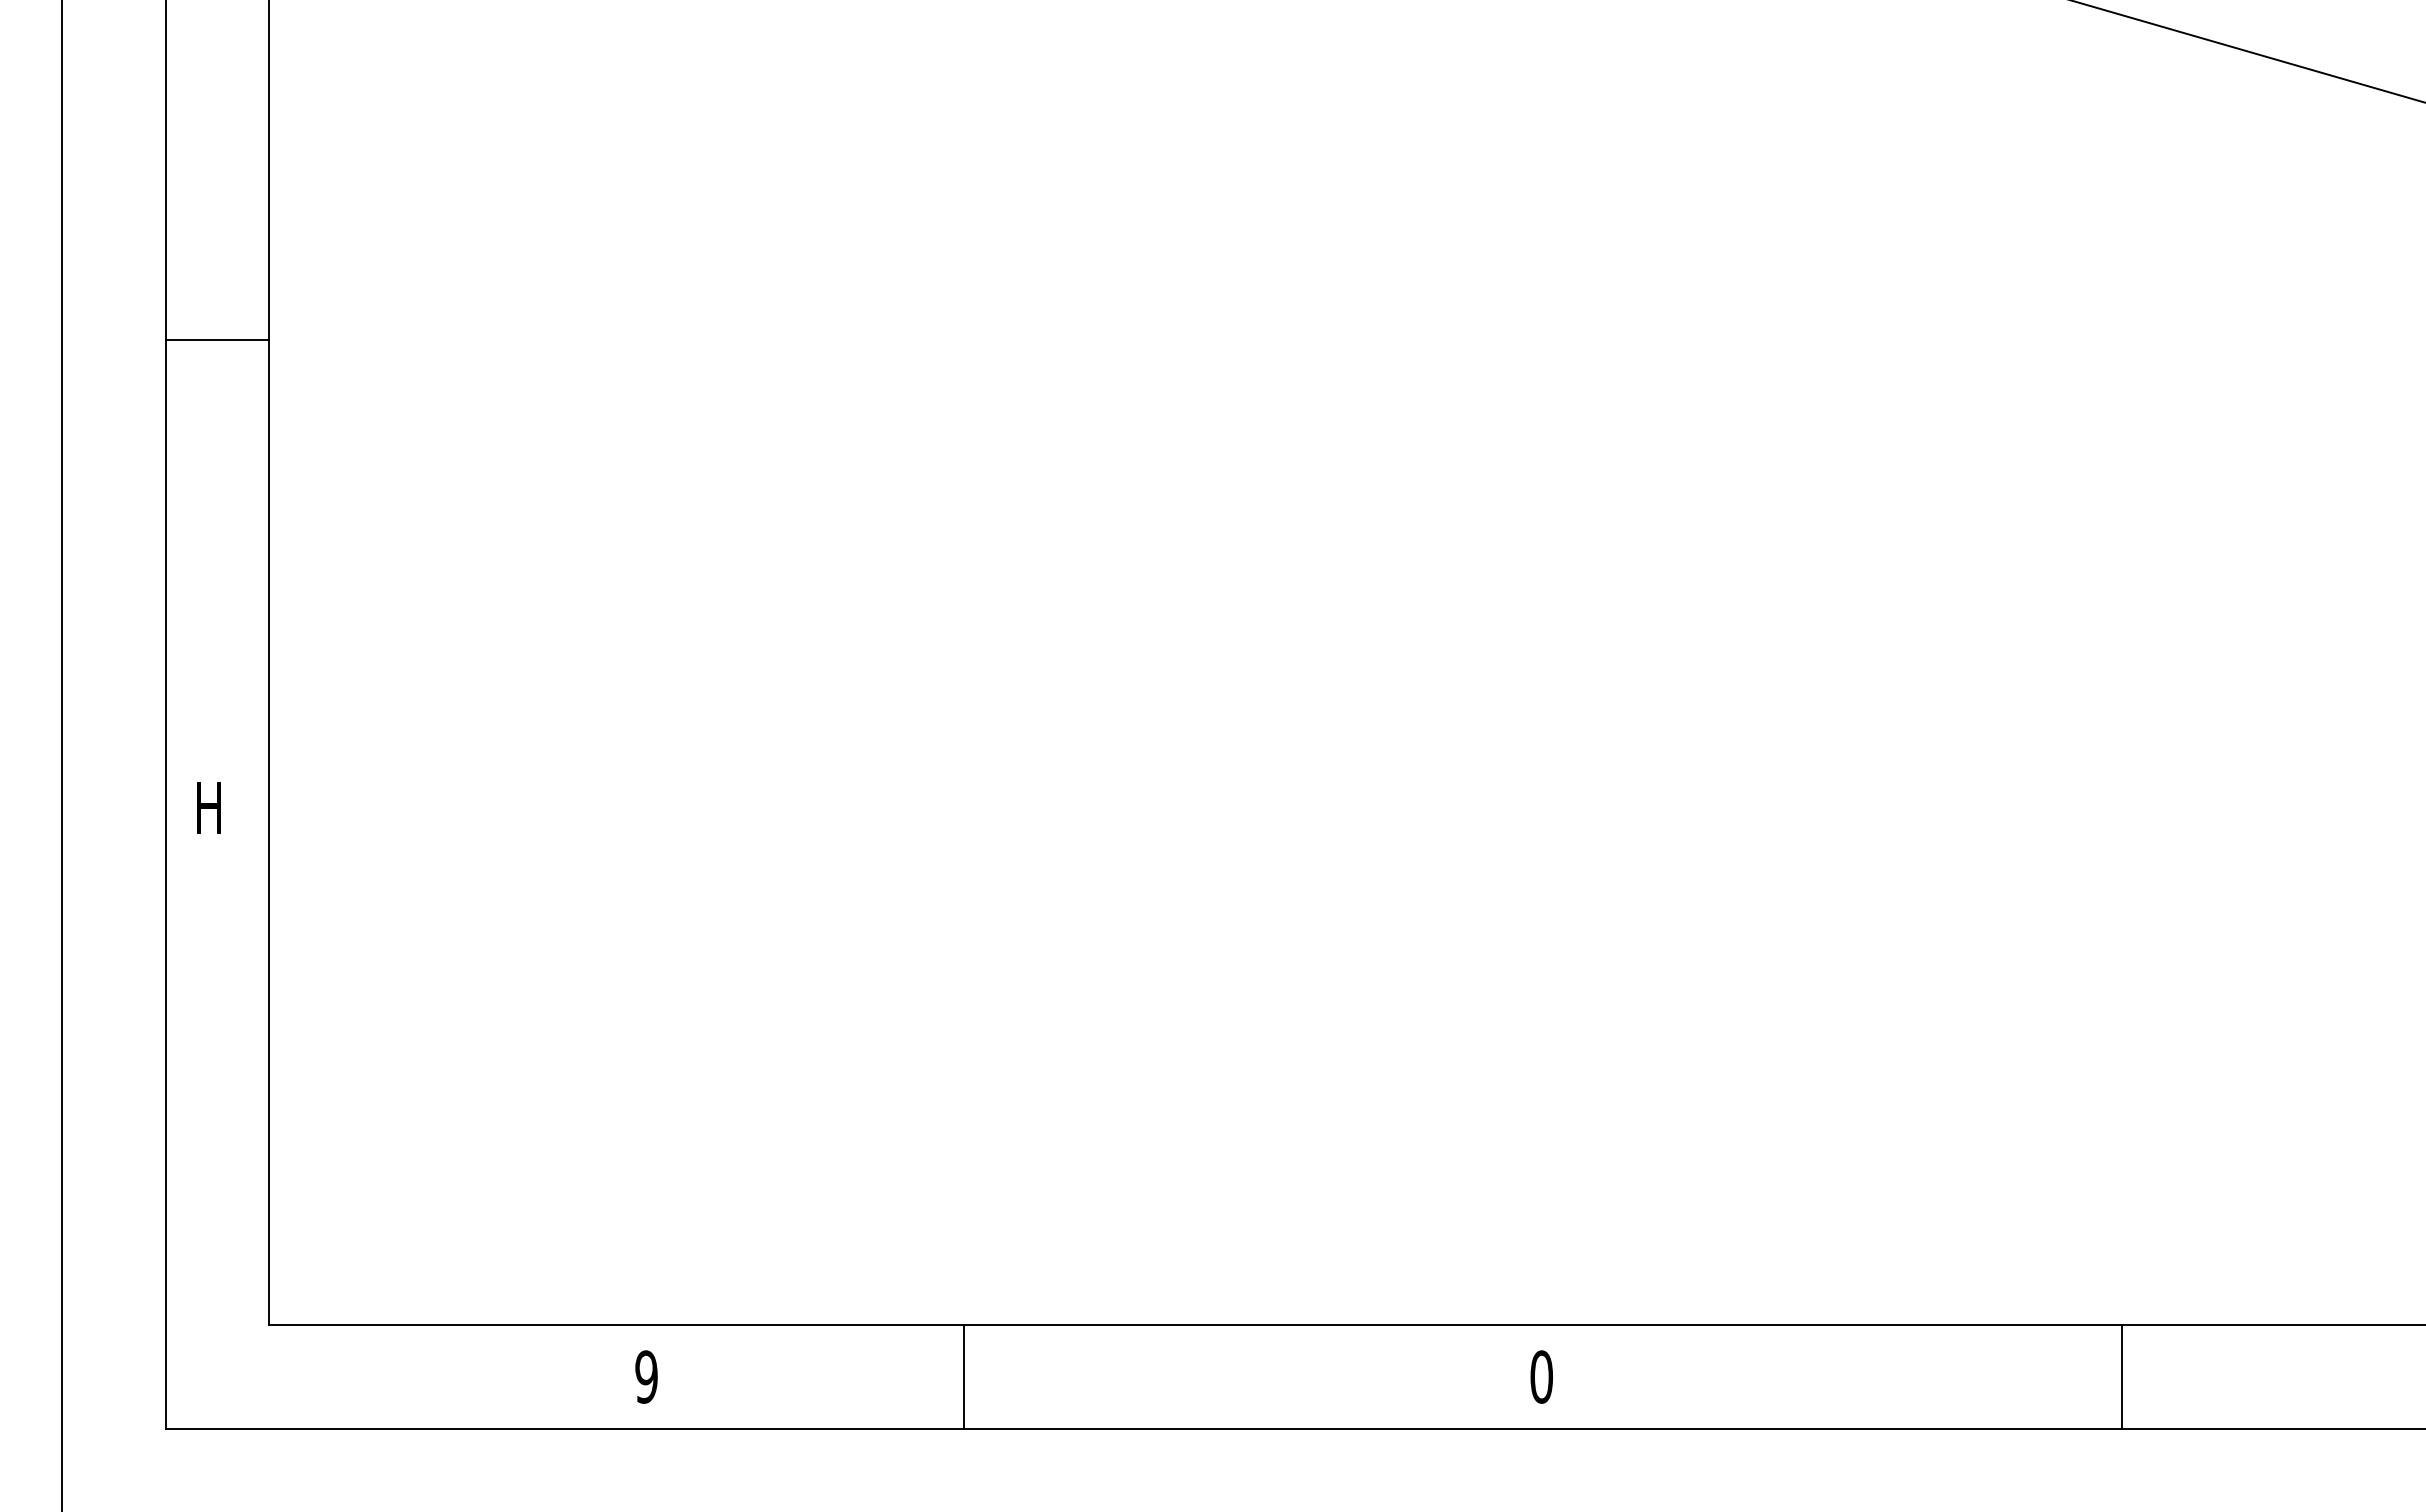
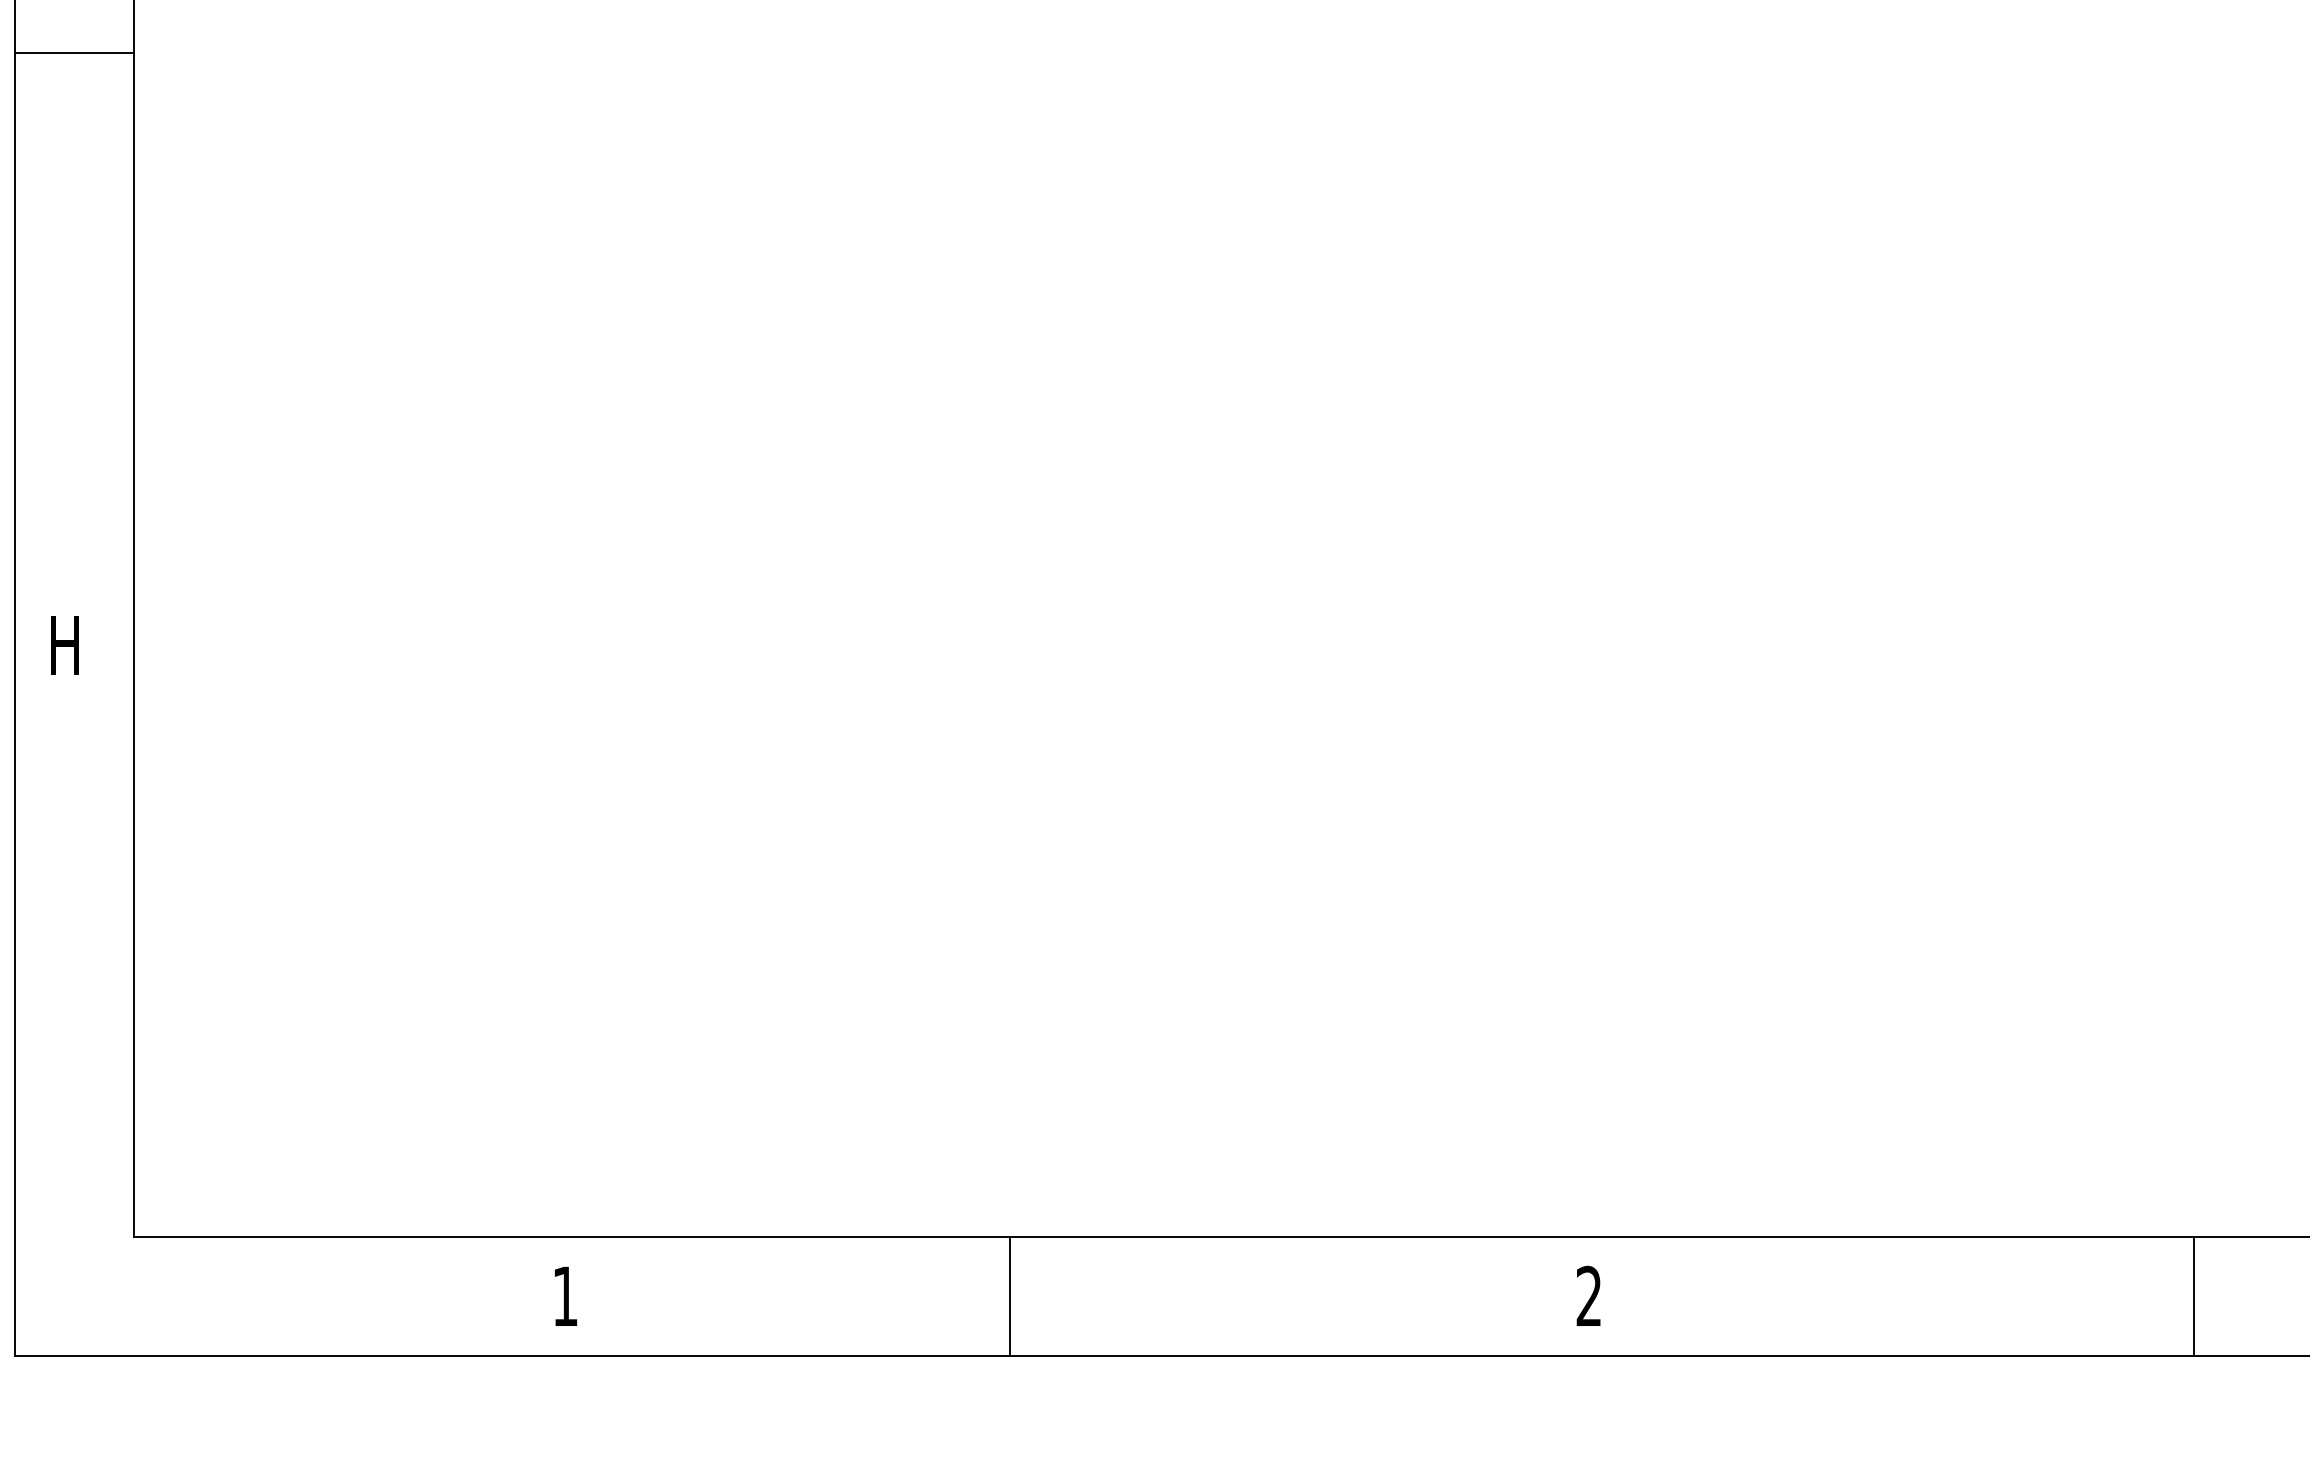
line: (217, 340) -> (74, 53), moved
text: (646, 1376) -> (565, 1295), 9 -> 1
line: (964, 1376) -> (1010, 1295), moved
text: (1541, 1376) -> (1588, 1295), 0 -> 2
line: (2121, 1376) -> (2193, 1295), moved

